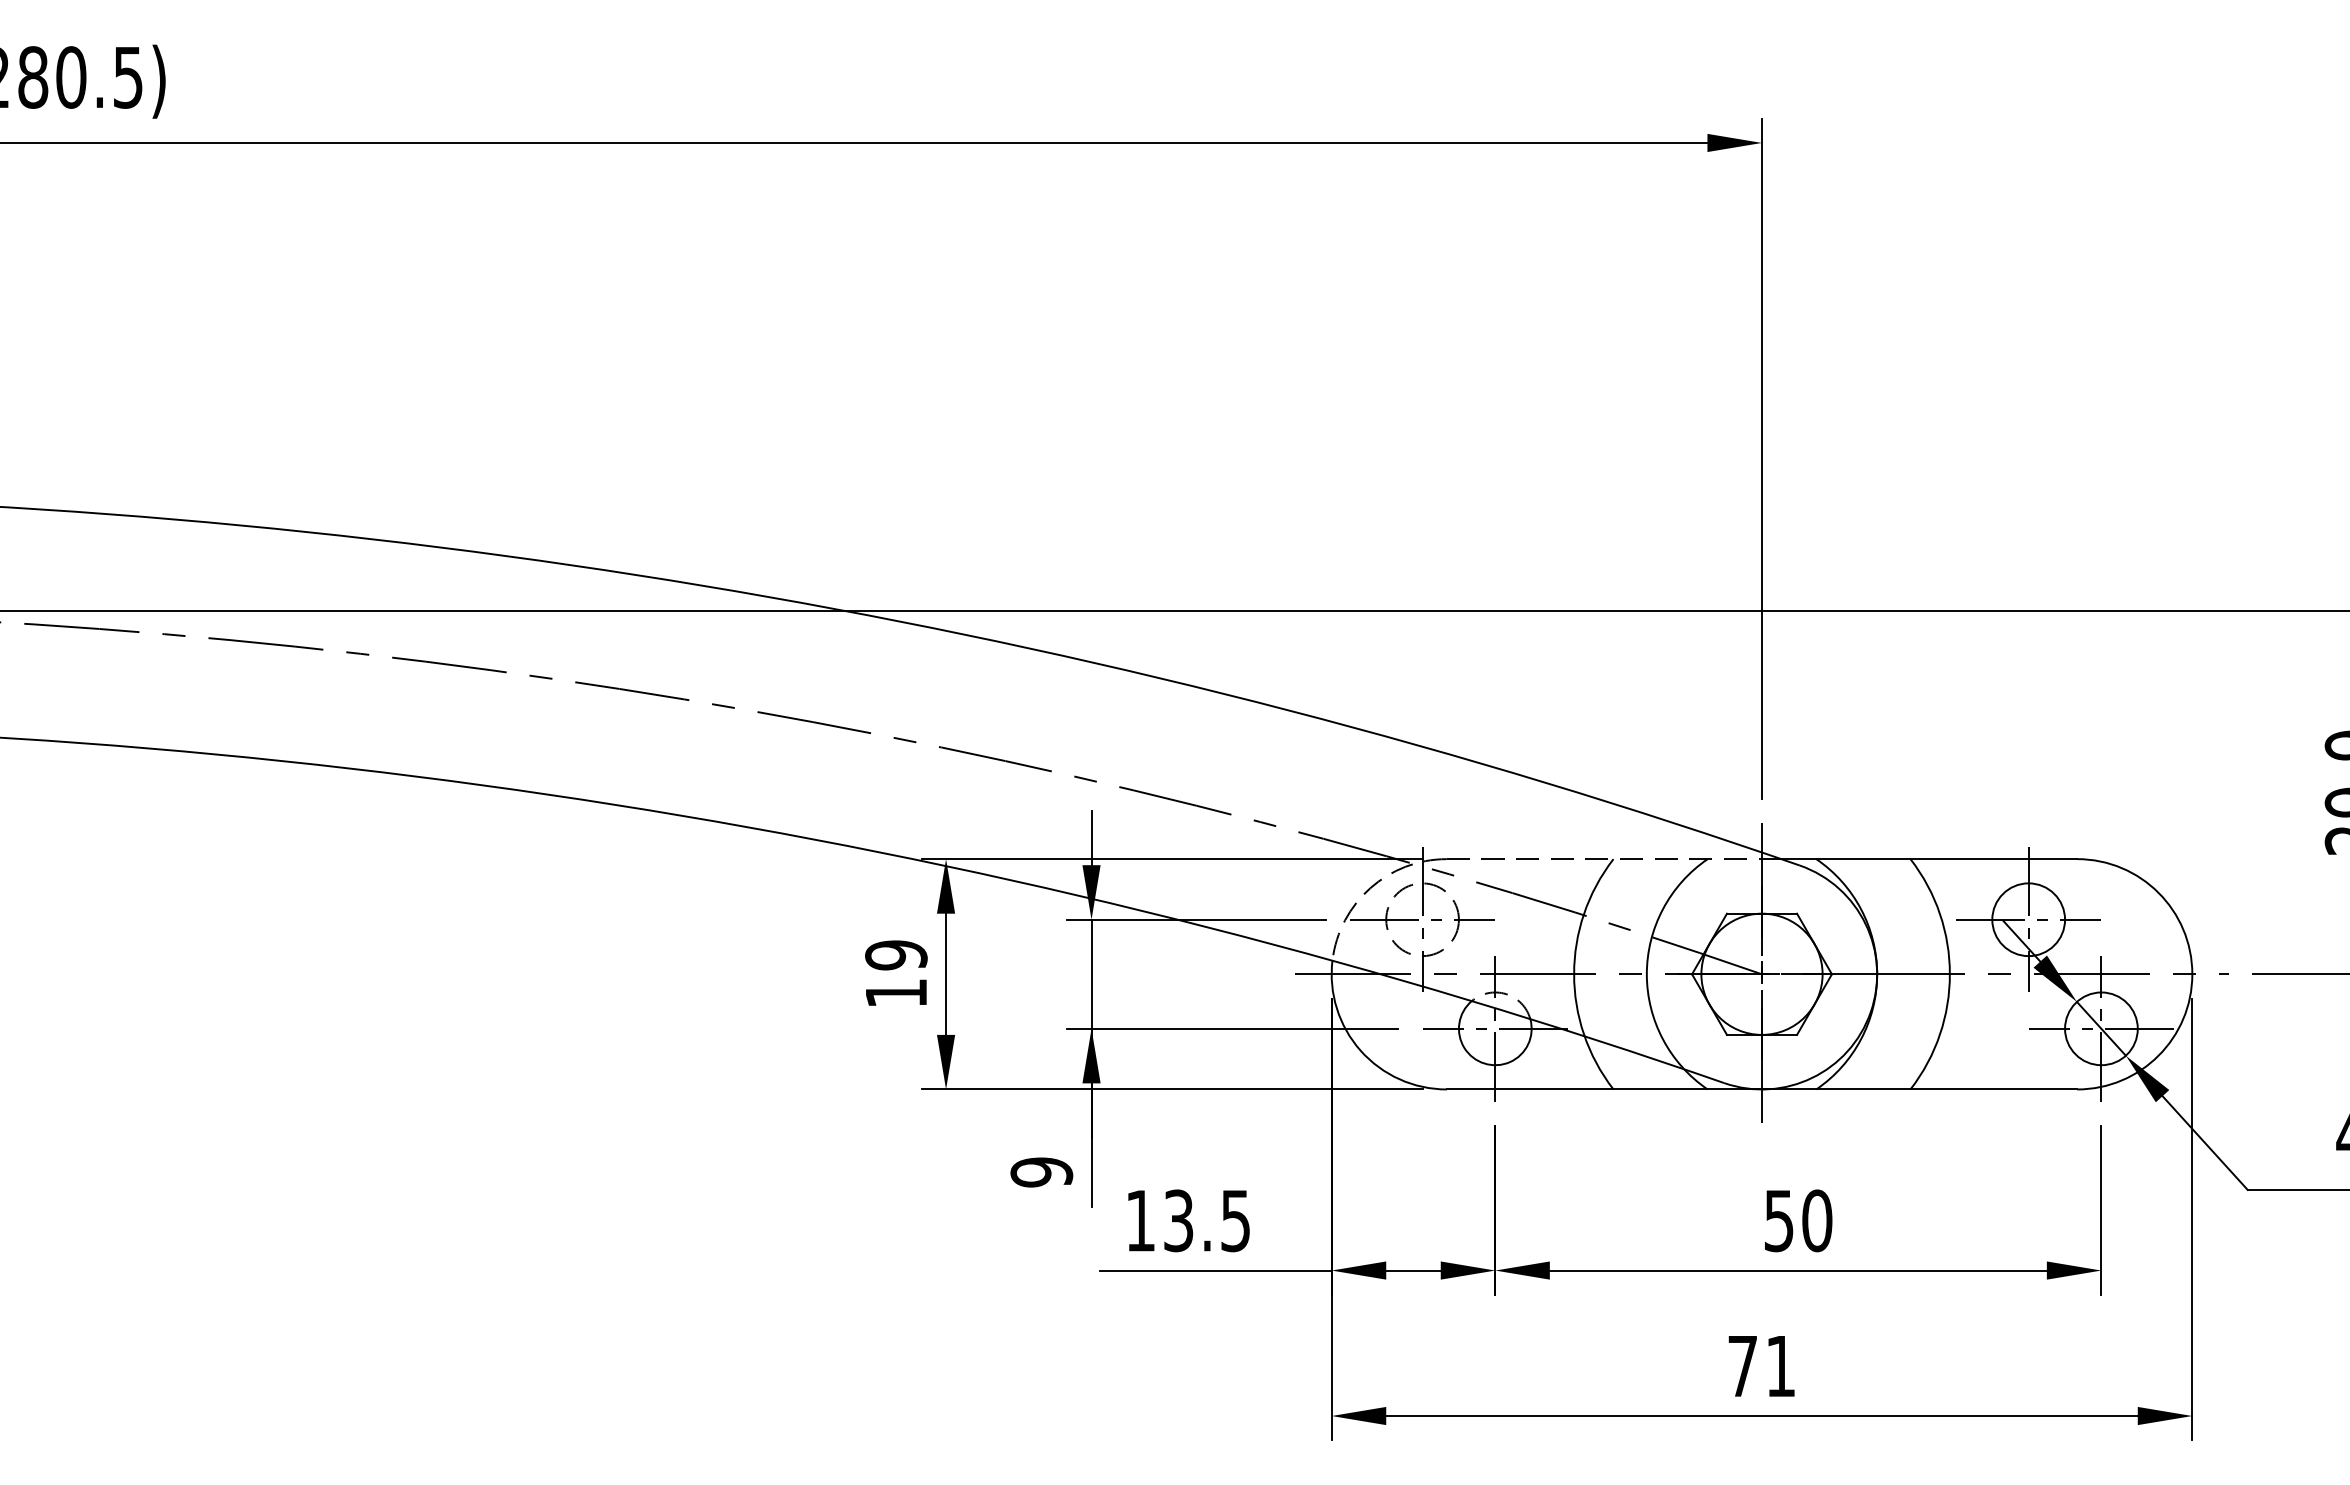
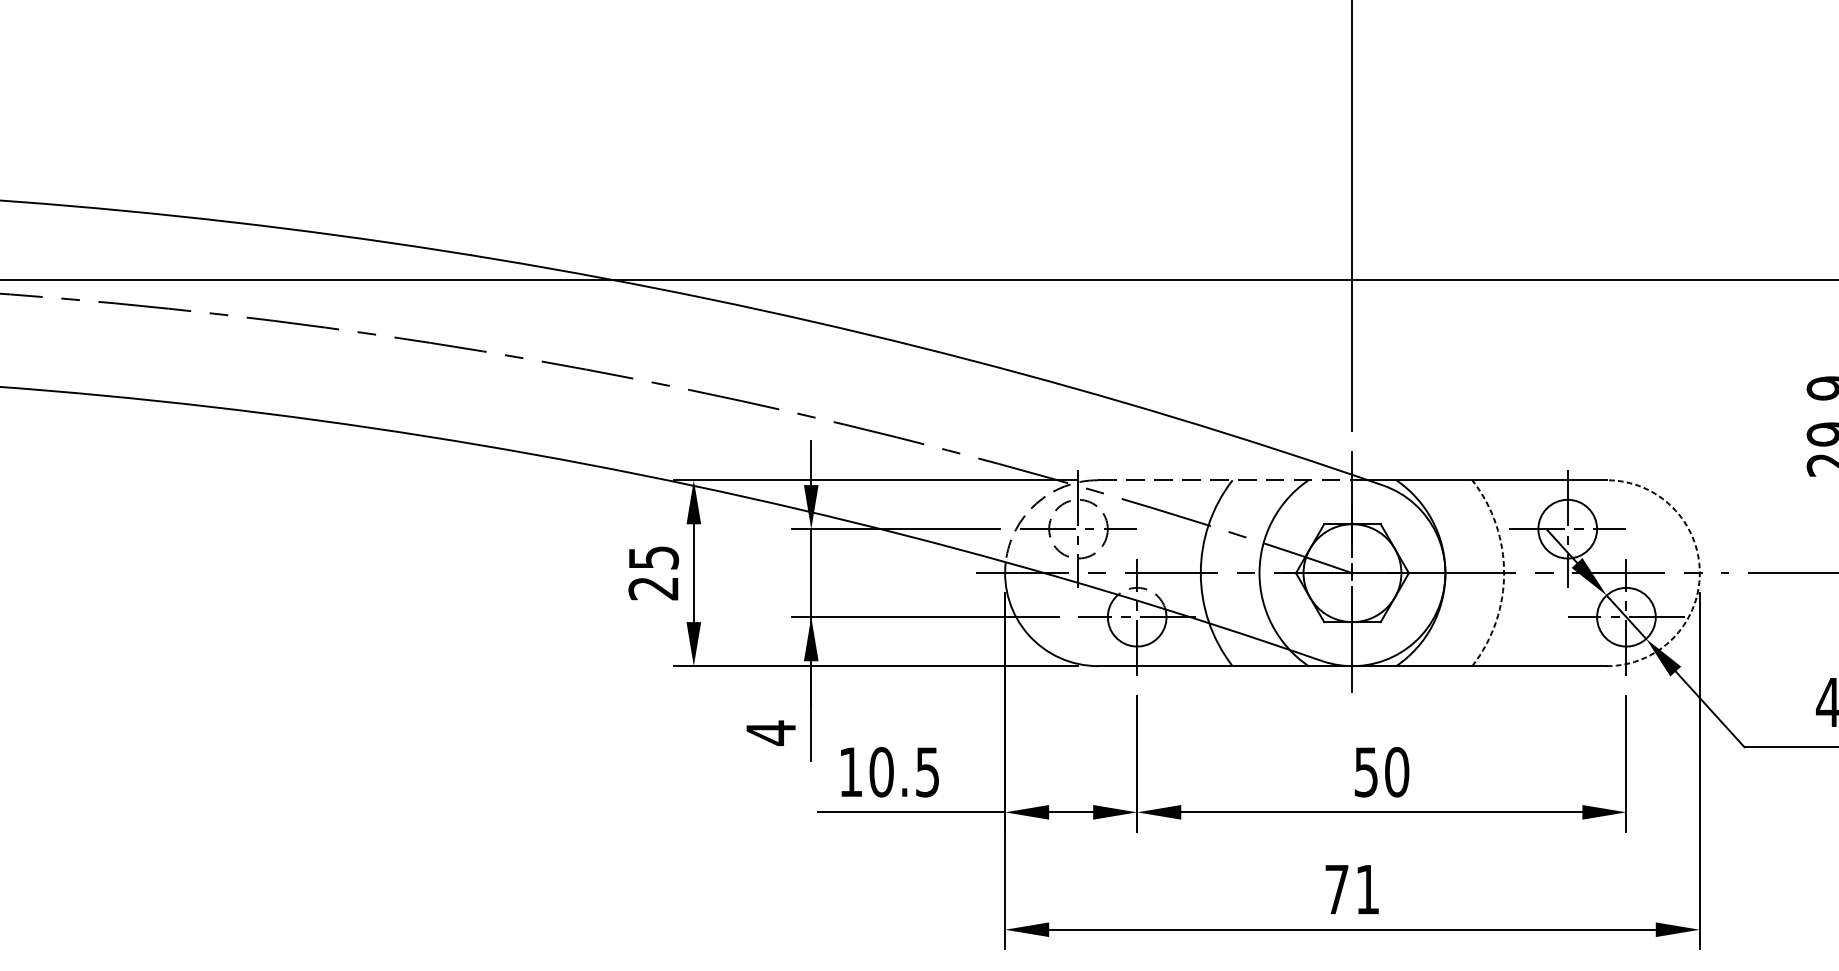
text: (896, 973) -> (653, 572), 19 -> 25
arc: (1949, 974) -> (1503, 573), solid -> dashed
arc: (2192, 974) -> (1699, 573), solid -> dashed
text: (1041, 1172) -> (770, 733), 9 -> 4
text: (1178, 1220) -> (881, 771), 13.5 -> 10.5

